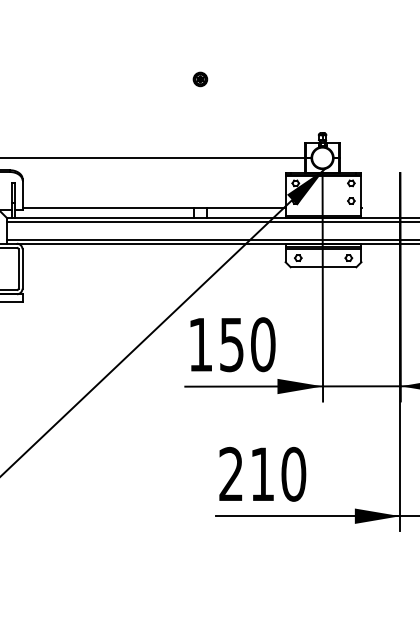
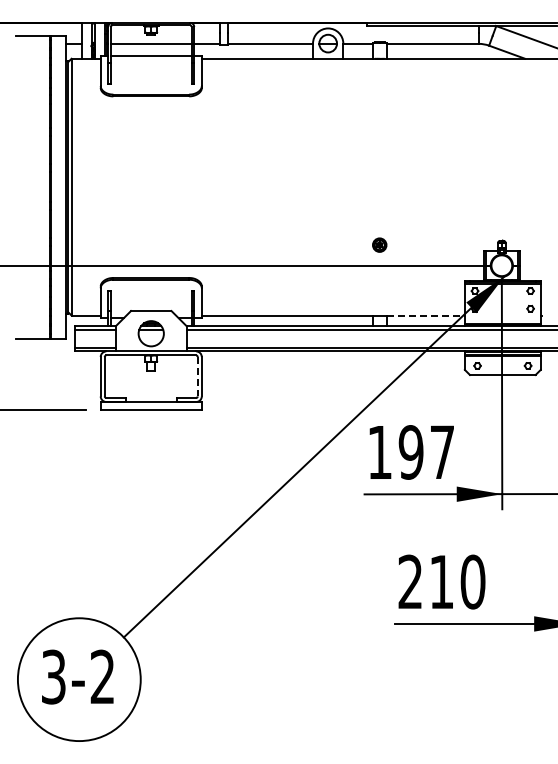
part: (200, 78) -> (379, 244), moved
line: (247, 207) -> (426, 315), solid -> dashed
line: (18, 268) -> (197, 376), solid -> dashed
text: (247, 344) -> (426, 452), 150 -> 197

